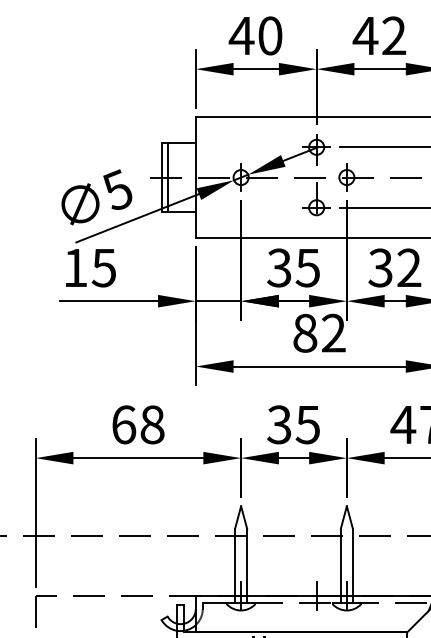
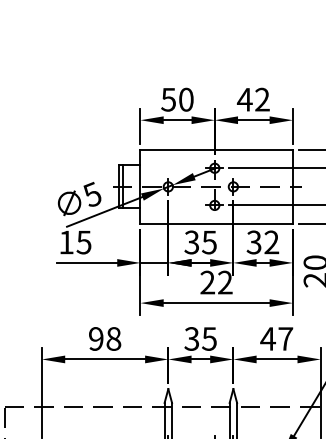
text: (241, 35) -> (168, 99), 40 -> 50
text: (304, 333) -> (207, 282), 82 -> 22
text: (124, 424) -> (96, 338), 68 -> 98

